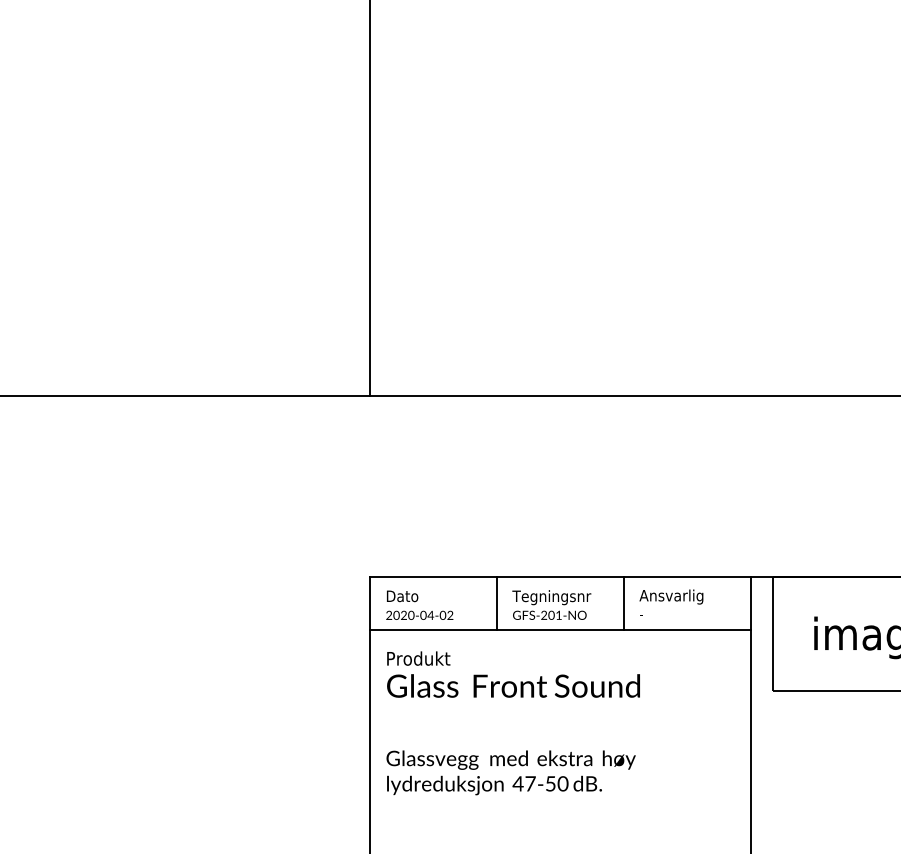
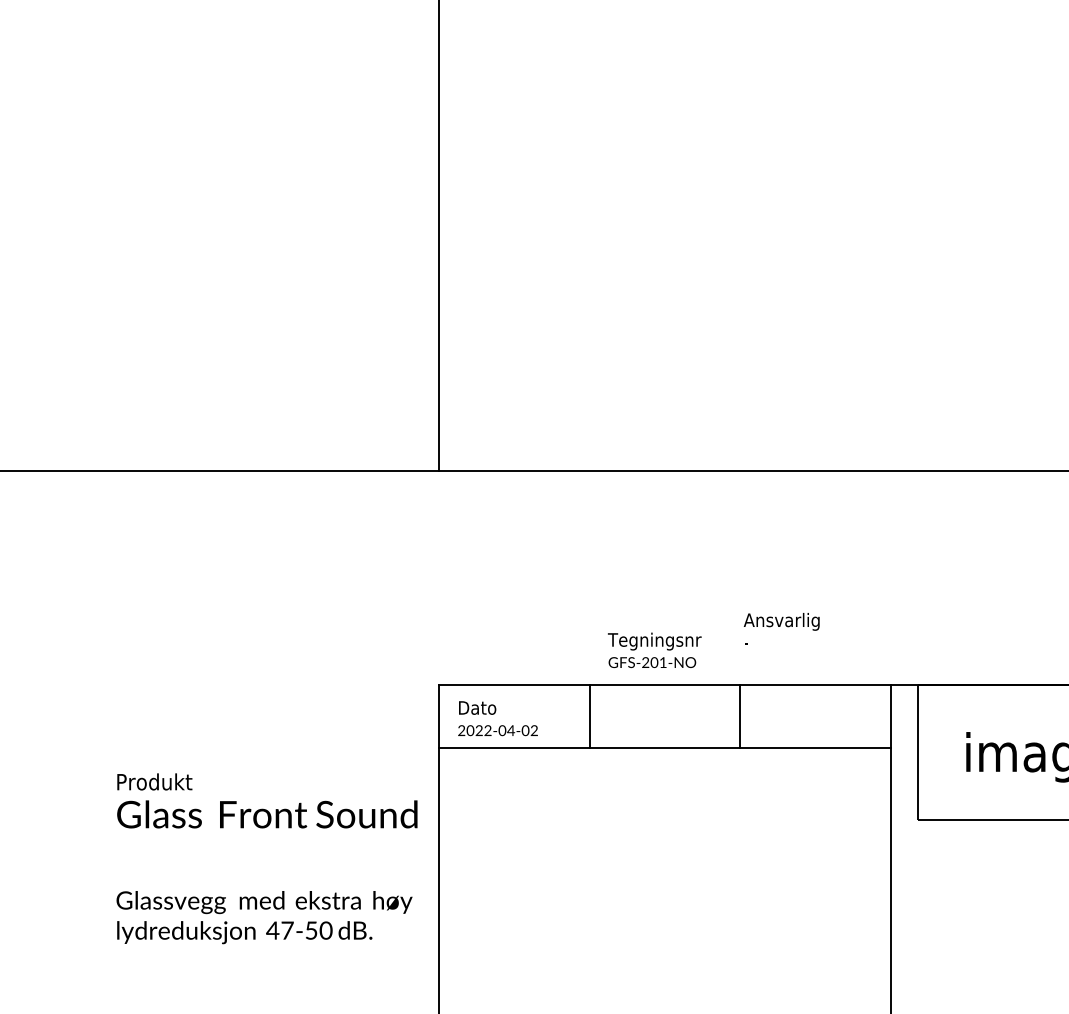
text: (671, 602) -> (781, 628), moved
text: (551, 605) -> (654, 650), moved
text: (410, 616) -> (487, 731), 2020-04-02 -> 2022-04-02
text: (512, 723) -> (266, 858), moved

